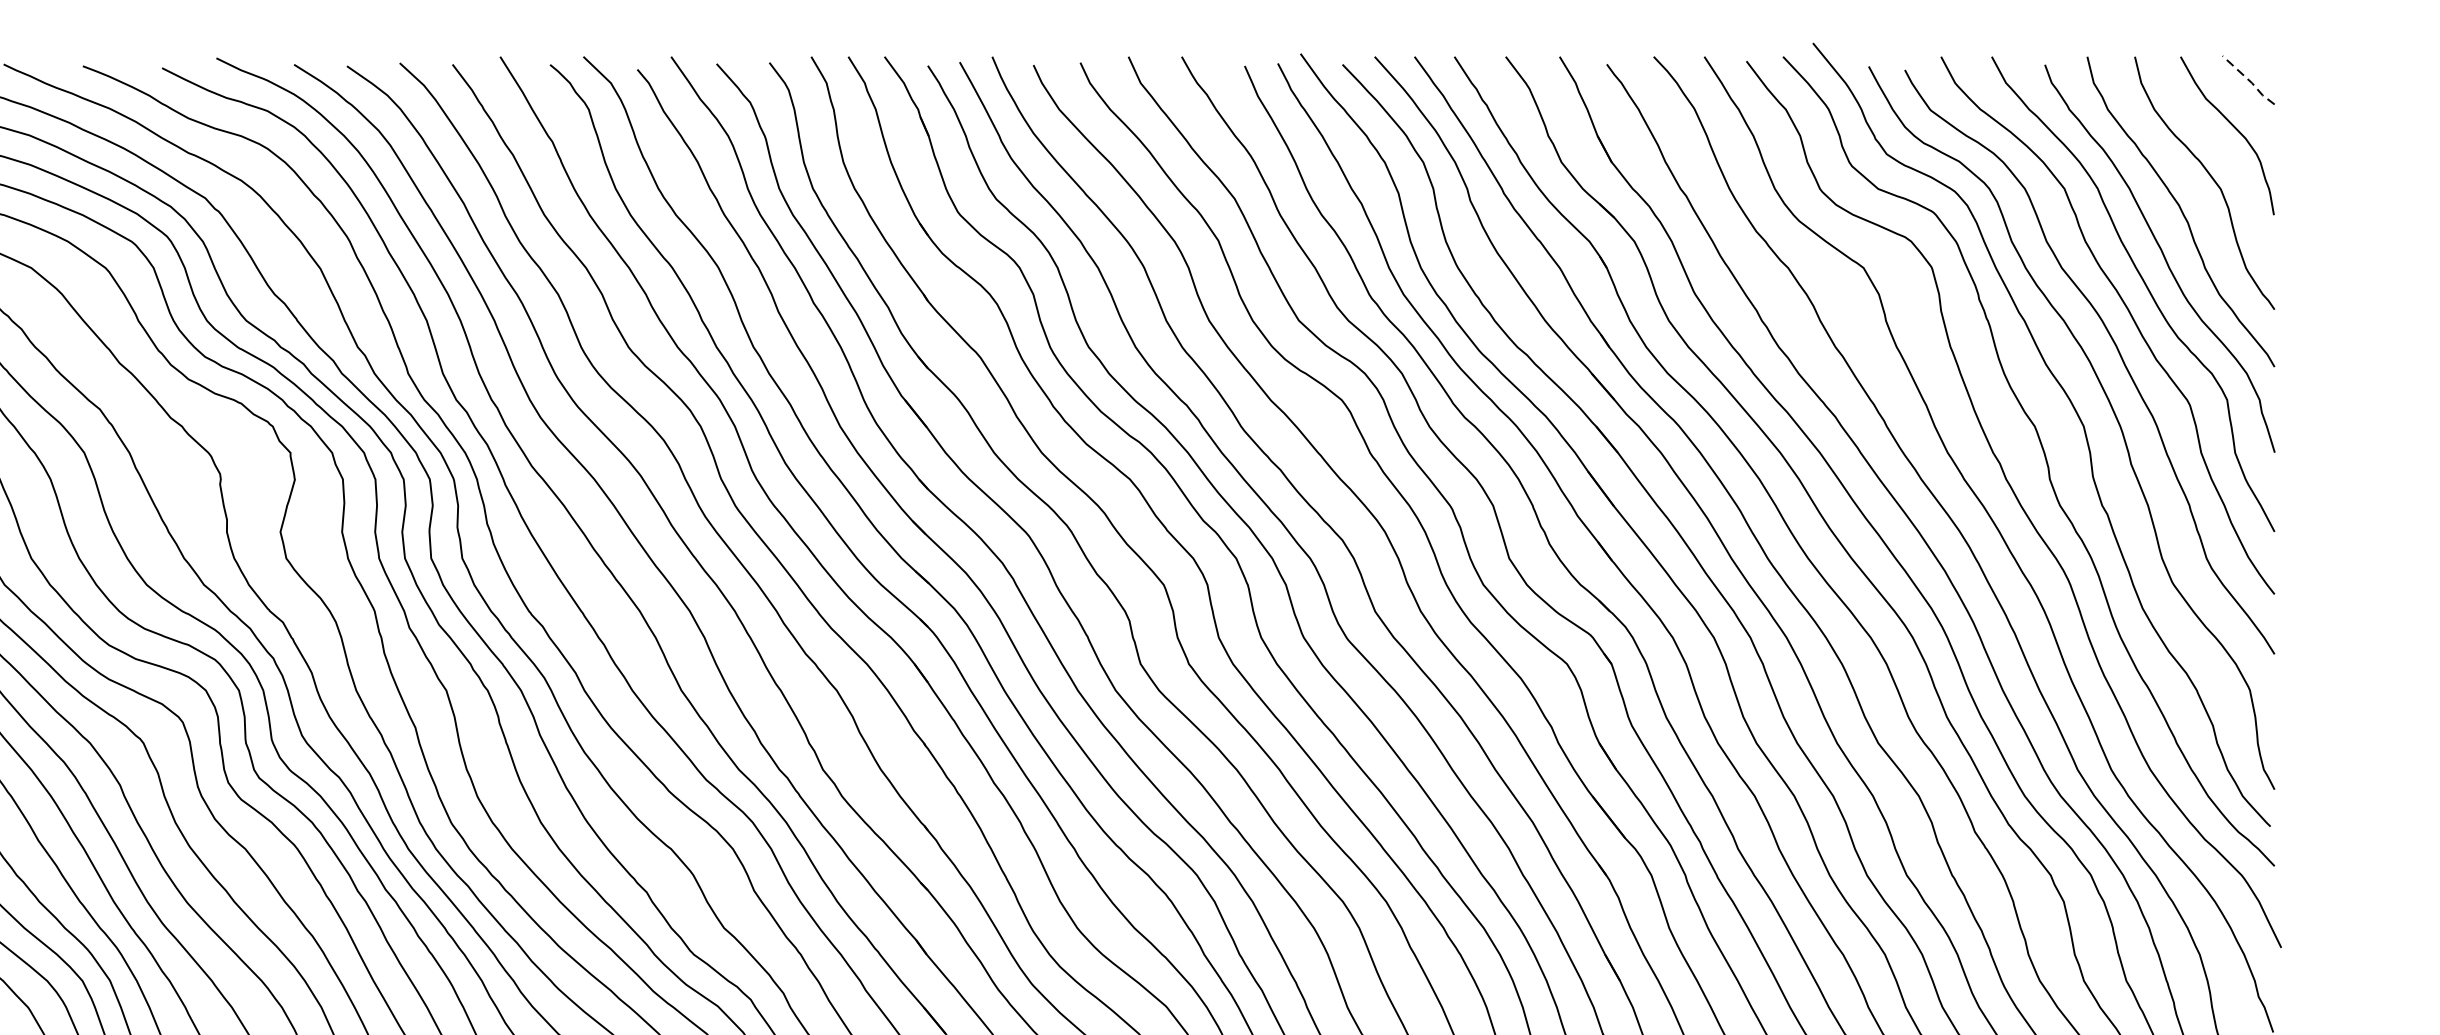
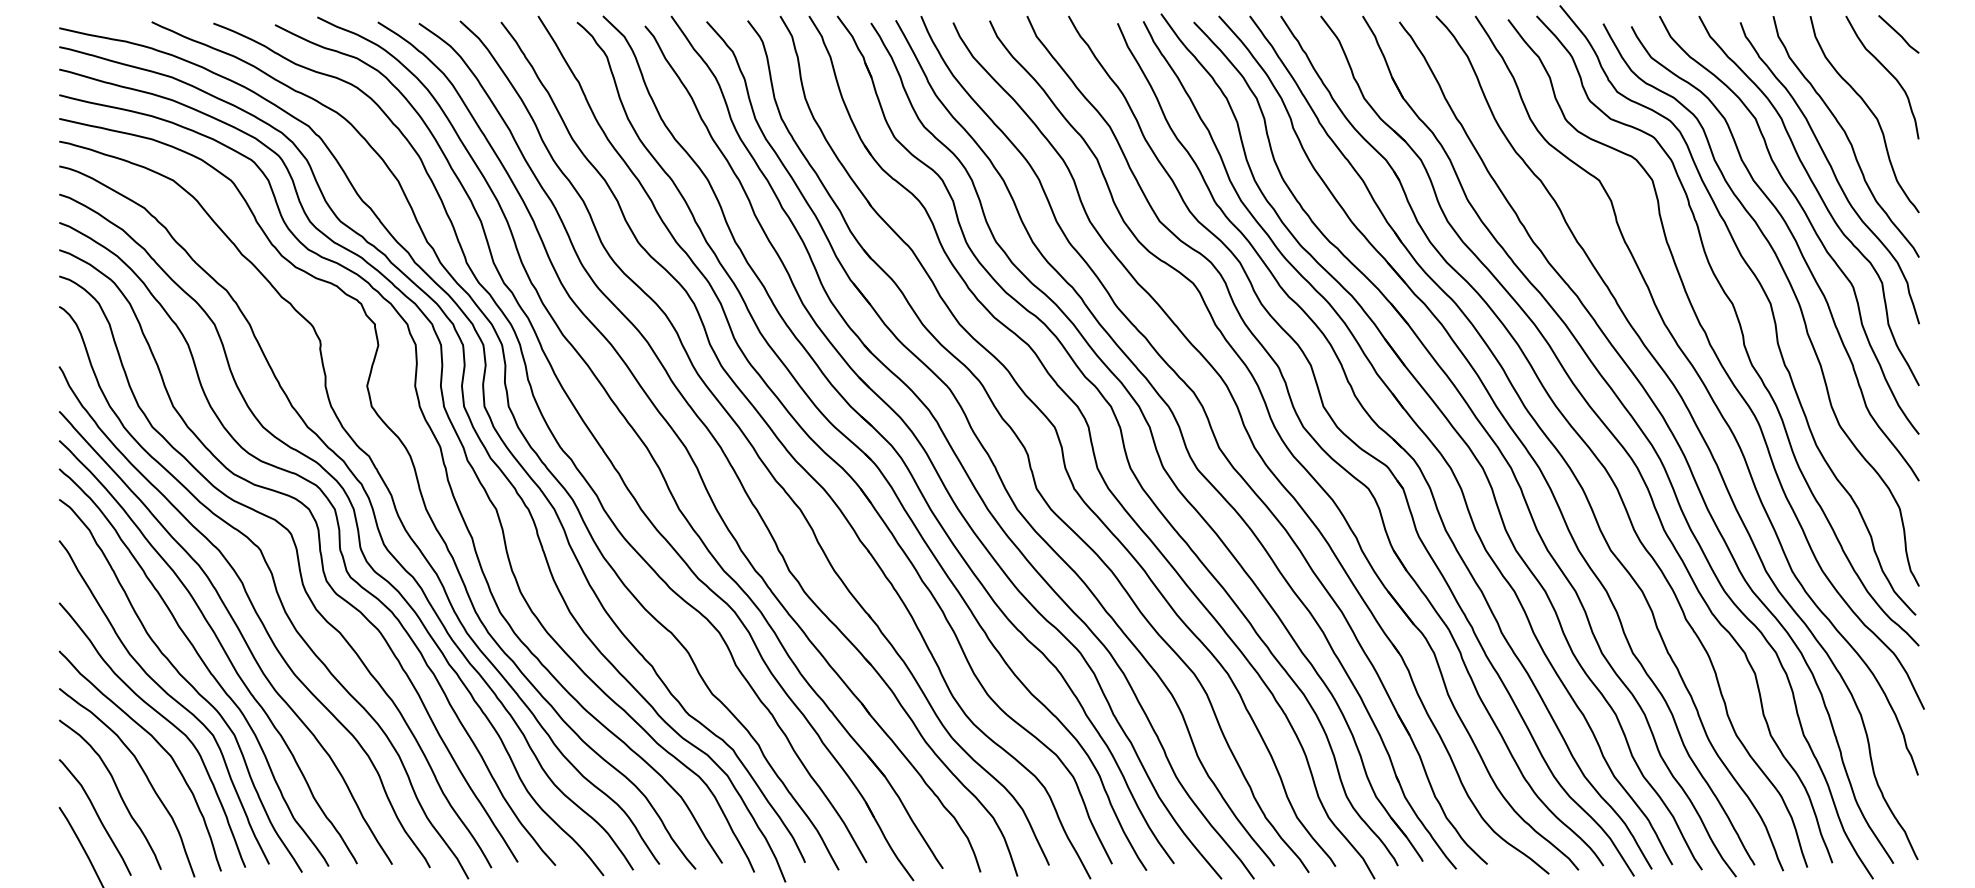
line: (2249, 80) -> (1899, 34), dashed -> solid

